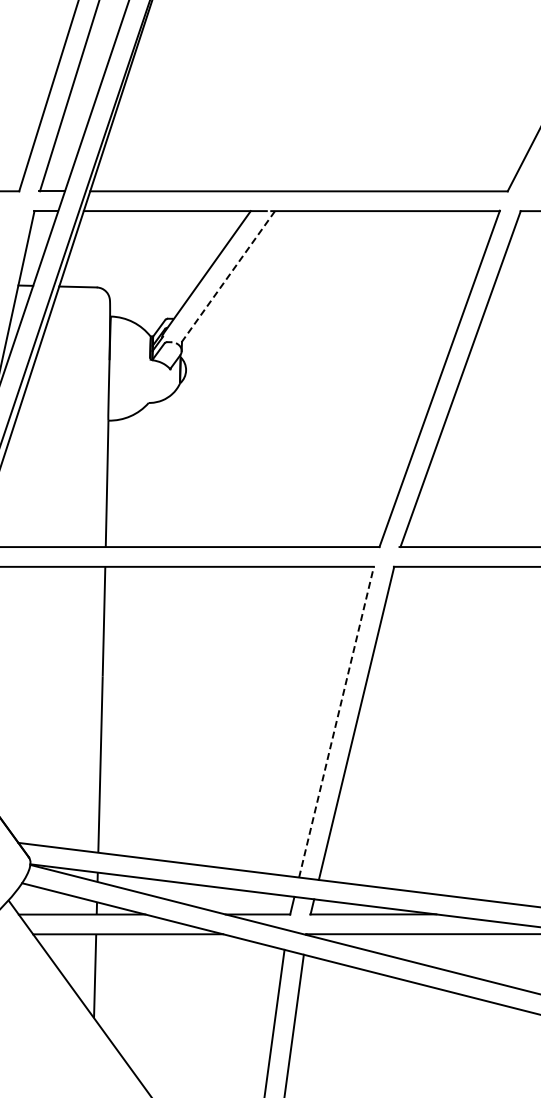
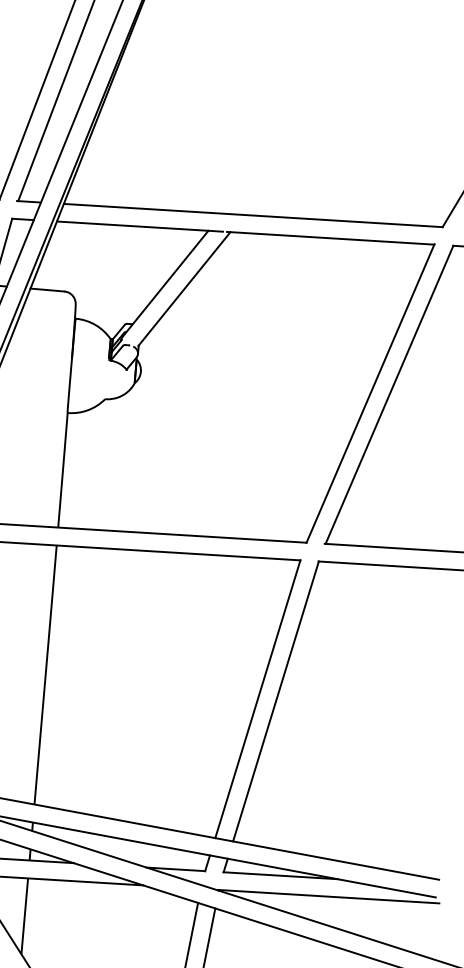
line: (228, 276) -> (184, 288), dashed -> solid
line: (336, 722) -> (257, 699), dashed -> solid

